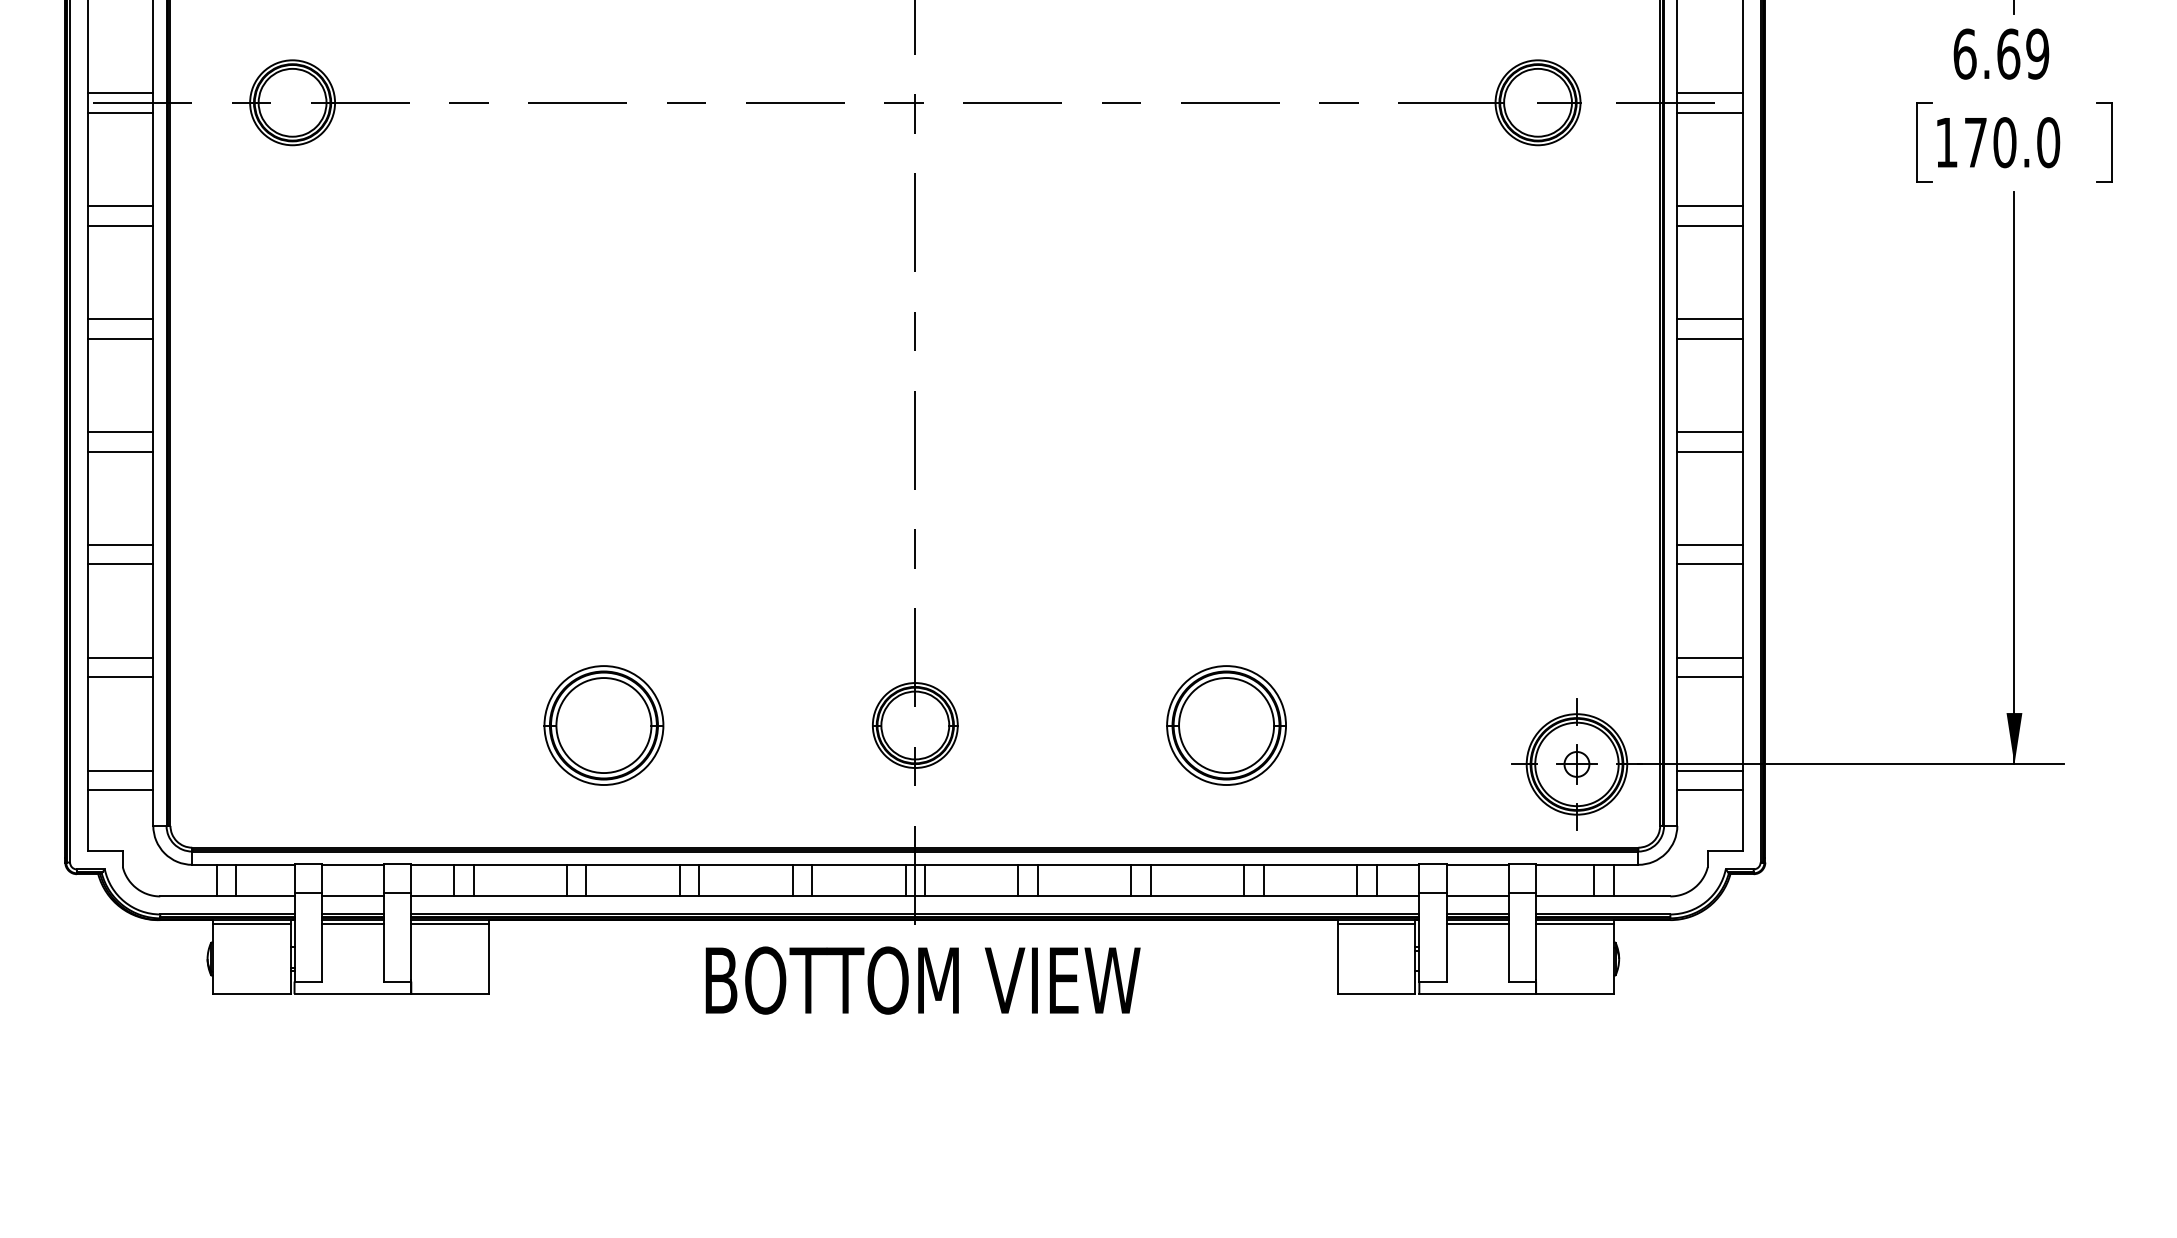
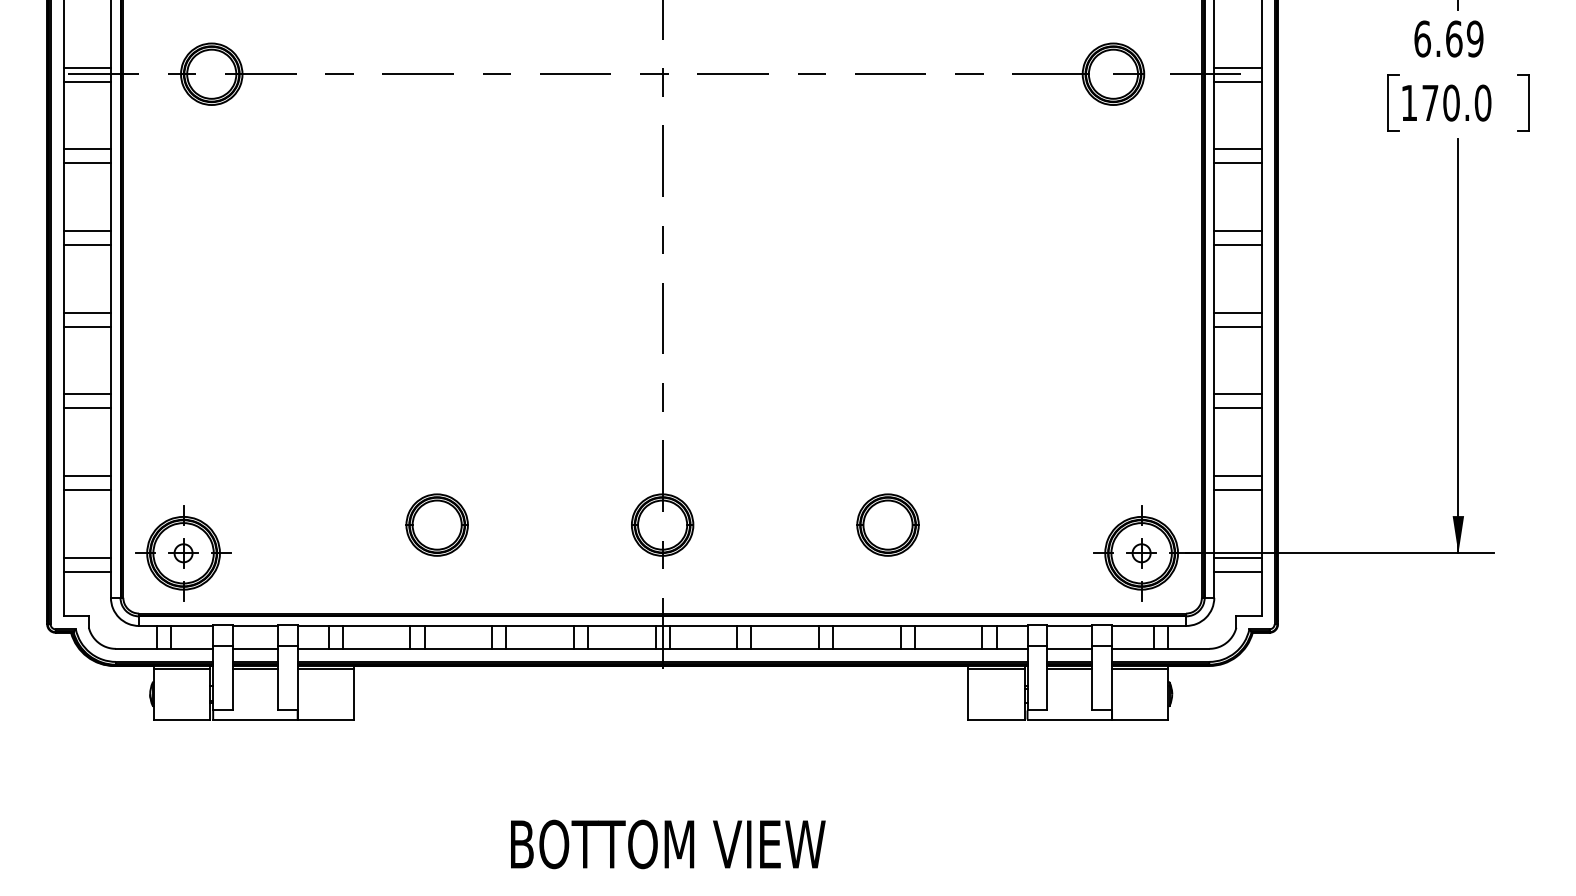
part: (603, 725) -> (436, 525), size x0.71
part: (1226, 725) -> (887, 525), size x0.71
part: (253, 764) -> (183, 553), added
text: (922, 980) -> (667, 844), moved

